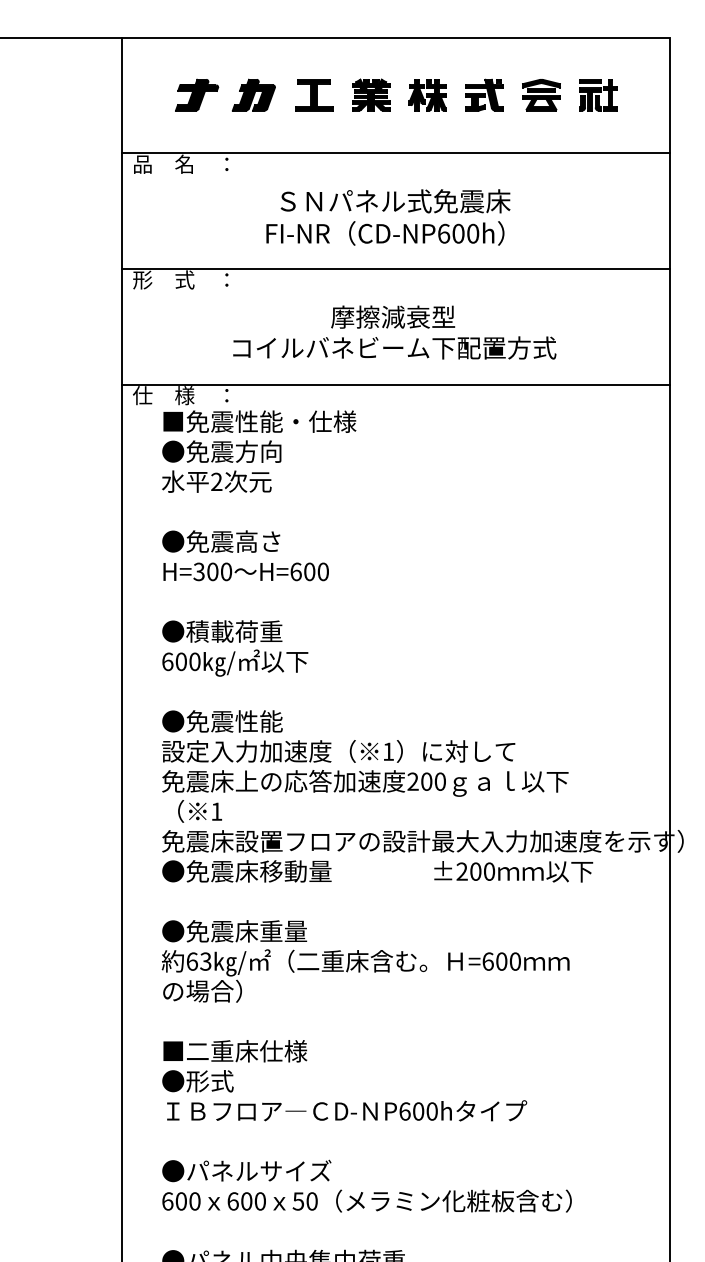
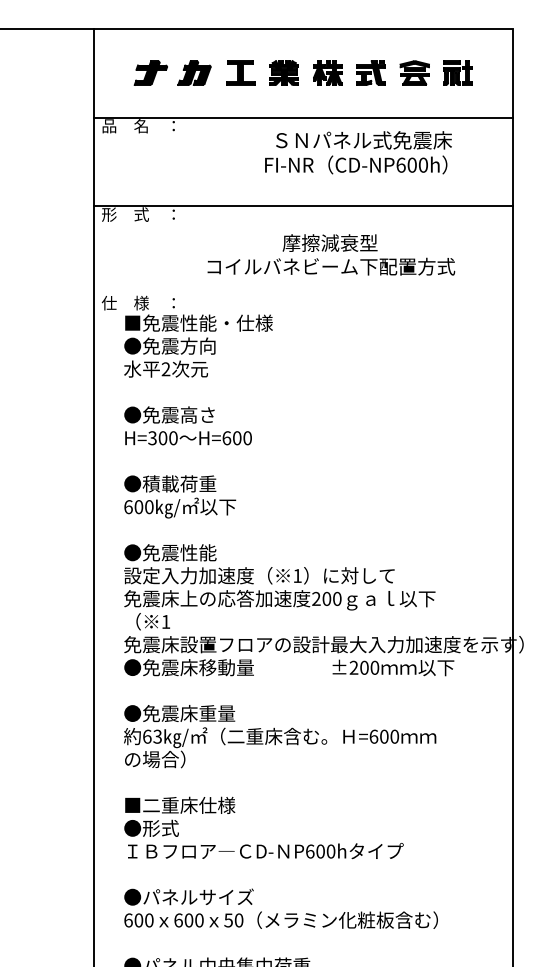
text: (388, 217) -> (358, 152), moved
text: (394, 332) -> (331, 254), moved
line: (394, 384) -> (302, 294), removed

